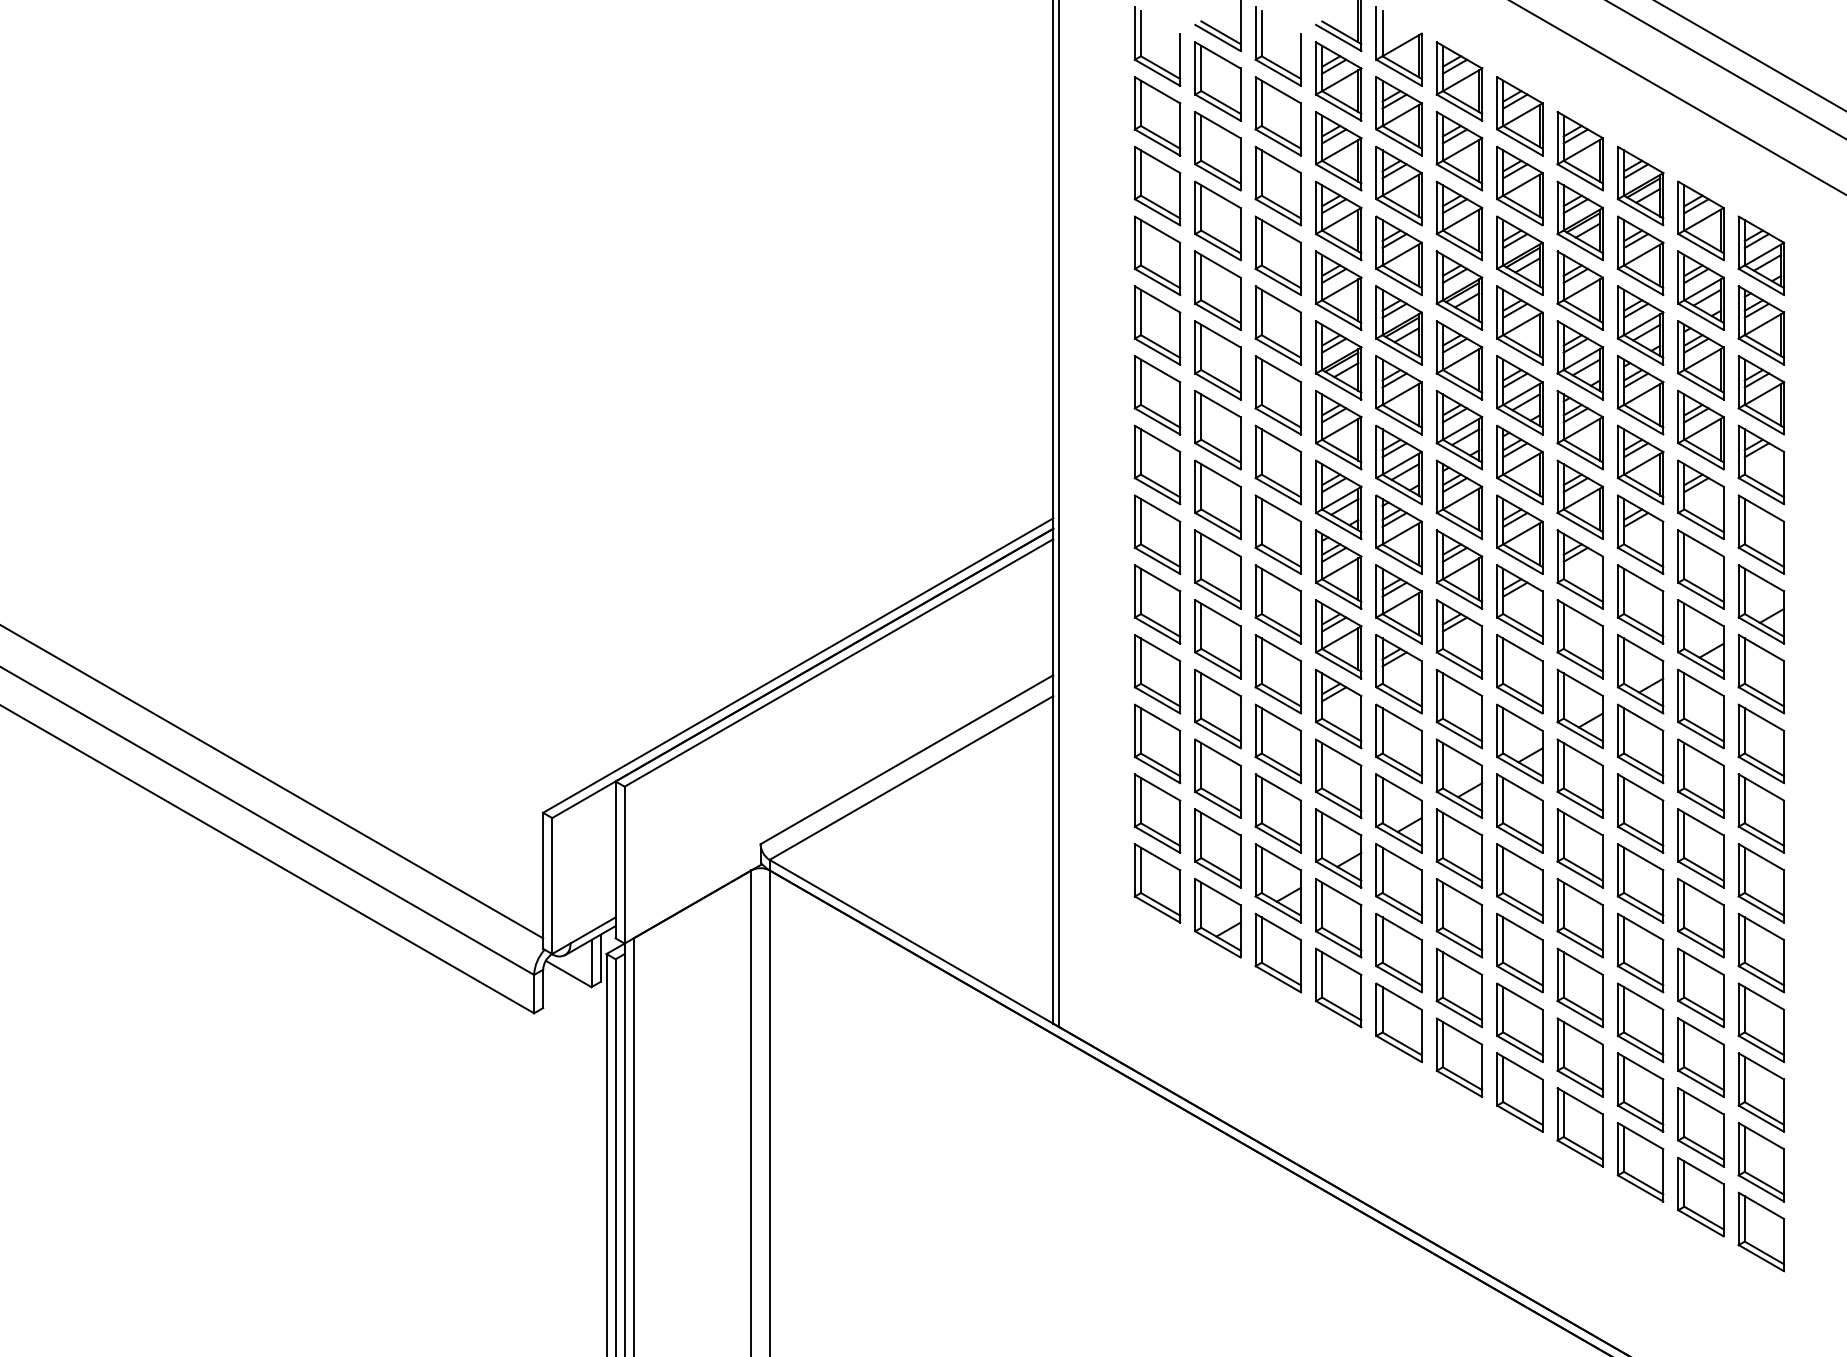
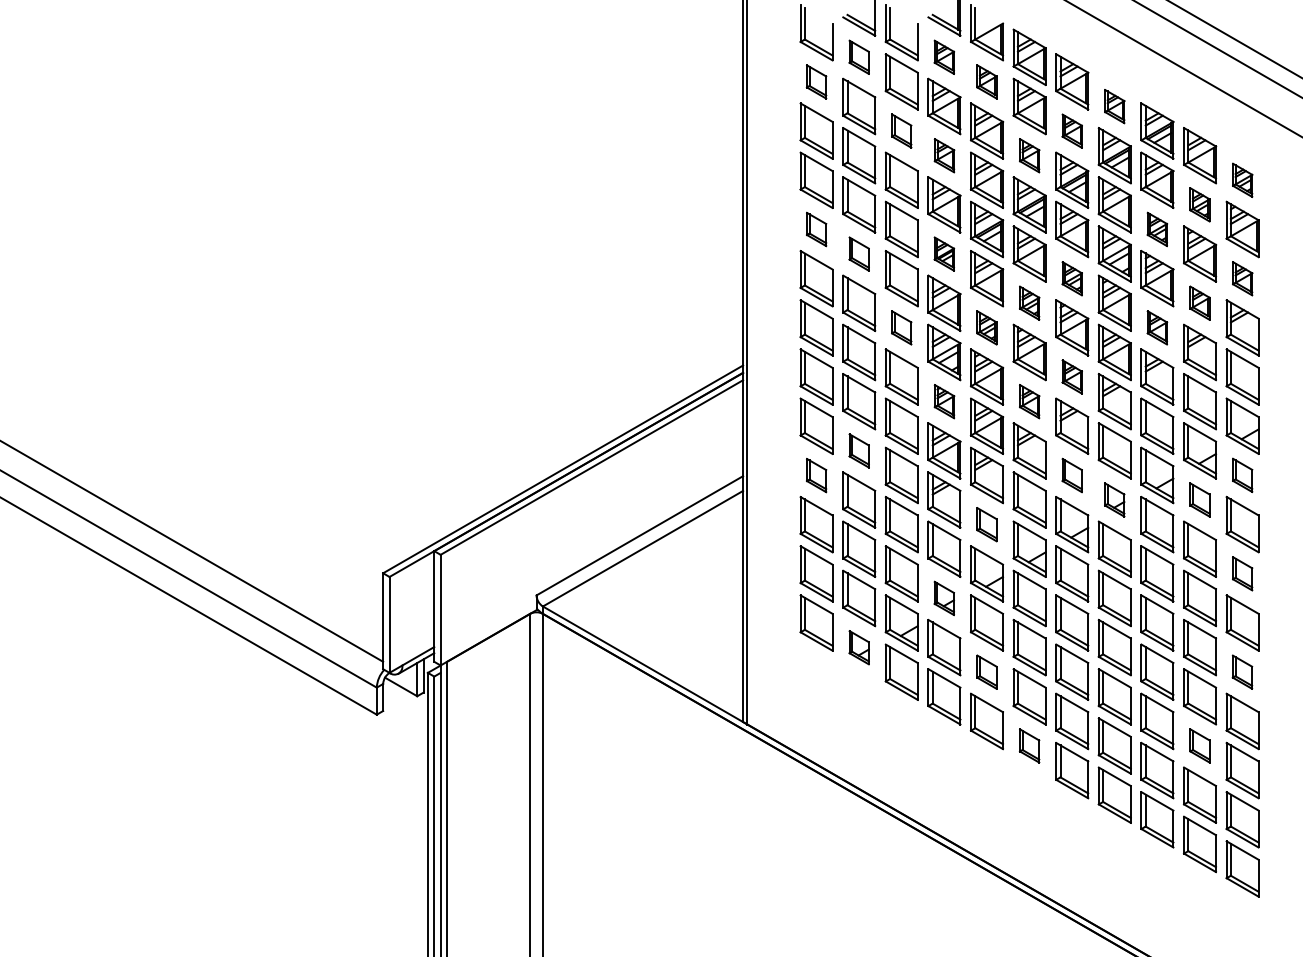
part: (1217, 81) -> (858, 57), size x0.6
part: (1338, 81) -> (944, 57), size x0.6
part: (1157, 116) -> (816, 82), size x0.6
part: (1398, 116) -> (986, 82), size x0.6
part: (1579, 151) -> (1114, 106), size x0.6
part: (1277, 185) -> (901, 130), size x0.6
part: (1519, 186) -> (1071, 131), size x0.6
part: (1338, 220) -> (944, 155), size x0.6
part: (1459, 220) -> (1029, 155), size x0.6
part: (1761, 255) -> (1242, 180), size x0.6
part: (1700, 290) -> (1199, 204), size x0.6
part: (1157, 325) -> (816, 229), size x0.6
part: (1640, 325) -> (1157, 229), size x0.6
part: (1217, 360) -> (858, 254), size x0.6
part: (1338, 360) -> (944, 254), size x0.6
part: (1519, 395) -> (1071, 278), size x0.6
part: (1761, 395) -> (1242, 278), size x0.6
part: (1459, 429) -> (1029, 302), size x0.6
part: (1700, 429) -> (1199, 302), size x0.6
part: (1277, 464) -> (901, 327), size x0.6
part: (1398, 464) -> (986, 327), size x0.6
part: (1640, 464) -> (1157, 327), size x0.6
part: (1519, 534) -> (1071, 376), size x0.6
part: (1338, 569) -> (944, 401), size x0.6
part: (1459, 569) -> (1029, 401), size x0.6
part: (1217, 639) -> (858, 450), size x0.6
part: (1761, 673) -> (1242, 474), size x0.6
part: (1157, 674) -> (816, 475), size x0.6
part: (1519, 674) -> (1071, 475), size x0.6
part: (1579, 708) -> (1114, 499), size x0.6
part: (1700, 708) -> (1199, 499), size x0.6
part: (1398, 743) -> (986, 524), size x0.6
part: (1761, 813) -> (1242, 573), size x0.6
part: (1338, 848) -> (944, 598), size x0.6
part: (1217, 918) -> (858, 647), size x0.6
part: (1398, 952) -> (986, 671), size x0.6
part: (1760, 952) -> (1242, 671), size x0.6
part: (1459, 1057) -> (1029, 745), size x0.6
part: (1700, 1057) -> (1199, 745), size x0.6

